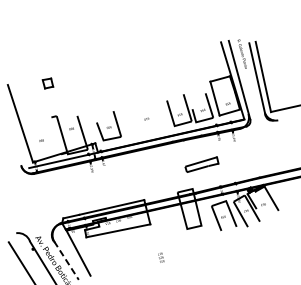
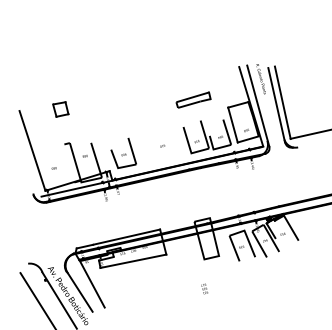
part: (47, 83) -> (60, 109), size x1.43
part: (201, 164) -> (193, 99), moved
text: (161, 257) -> (204, 288), moved
line: (66, 260) -> (79, 291), dashed -> solid

